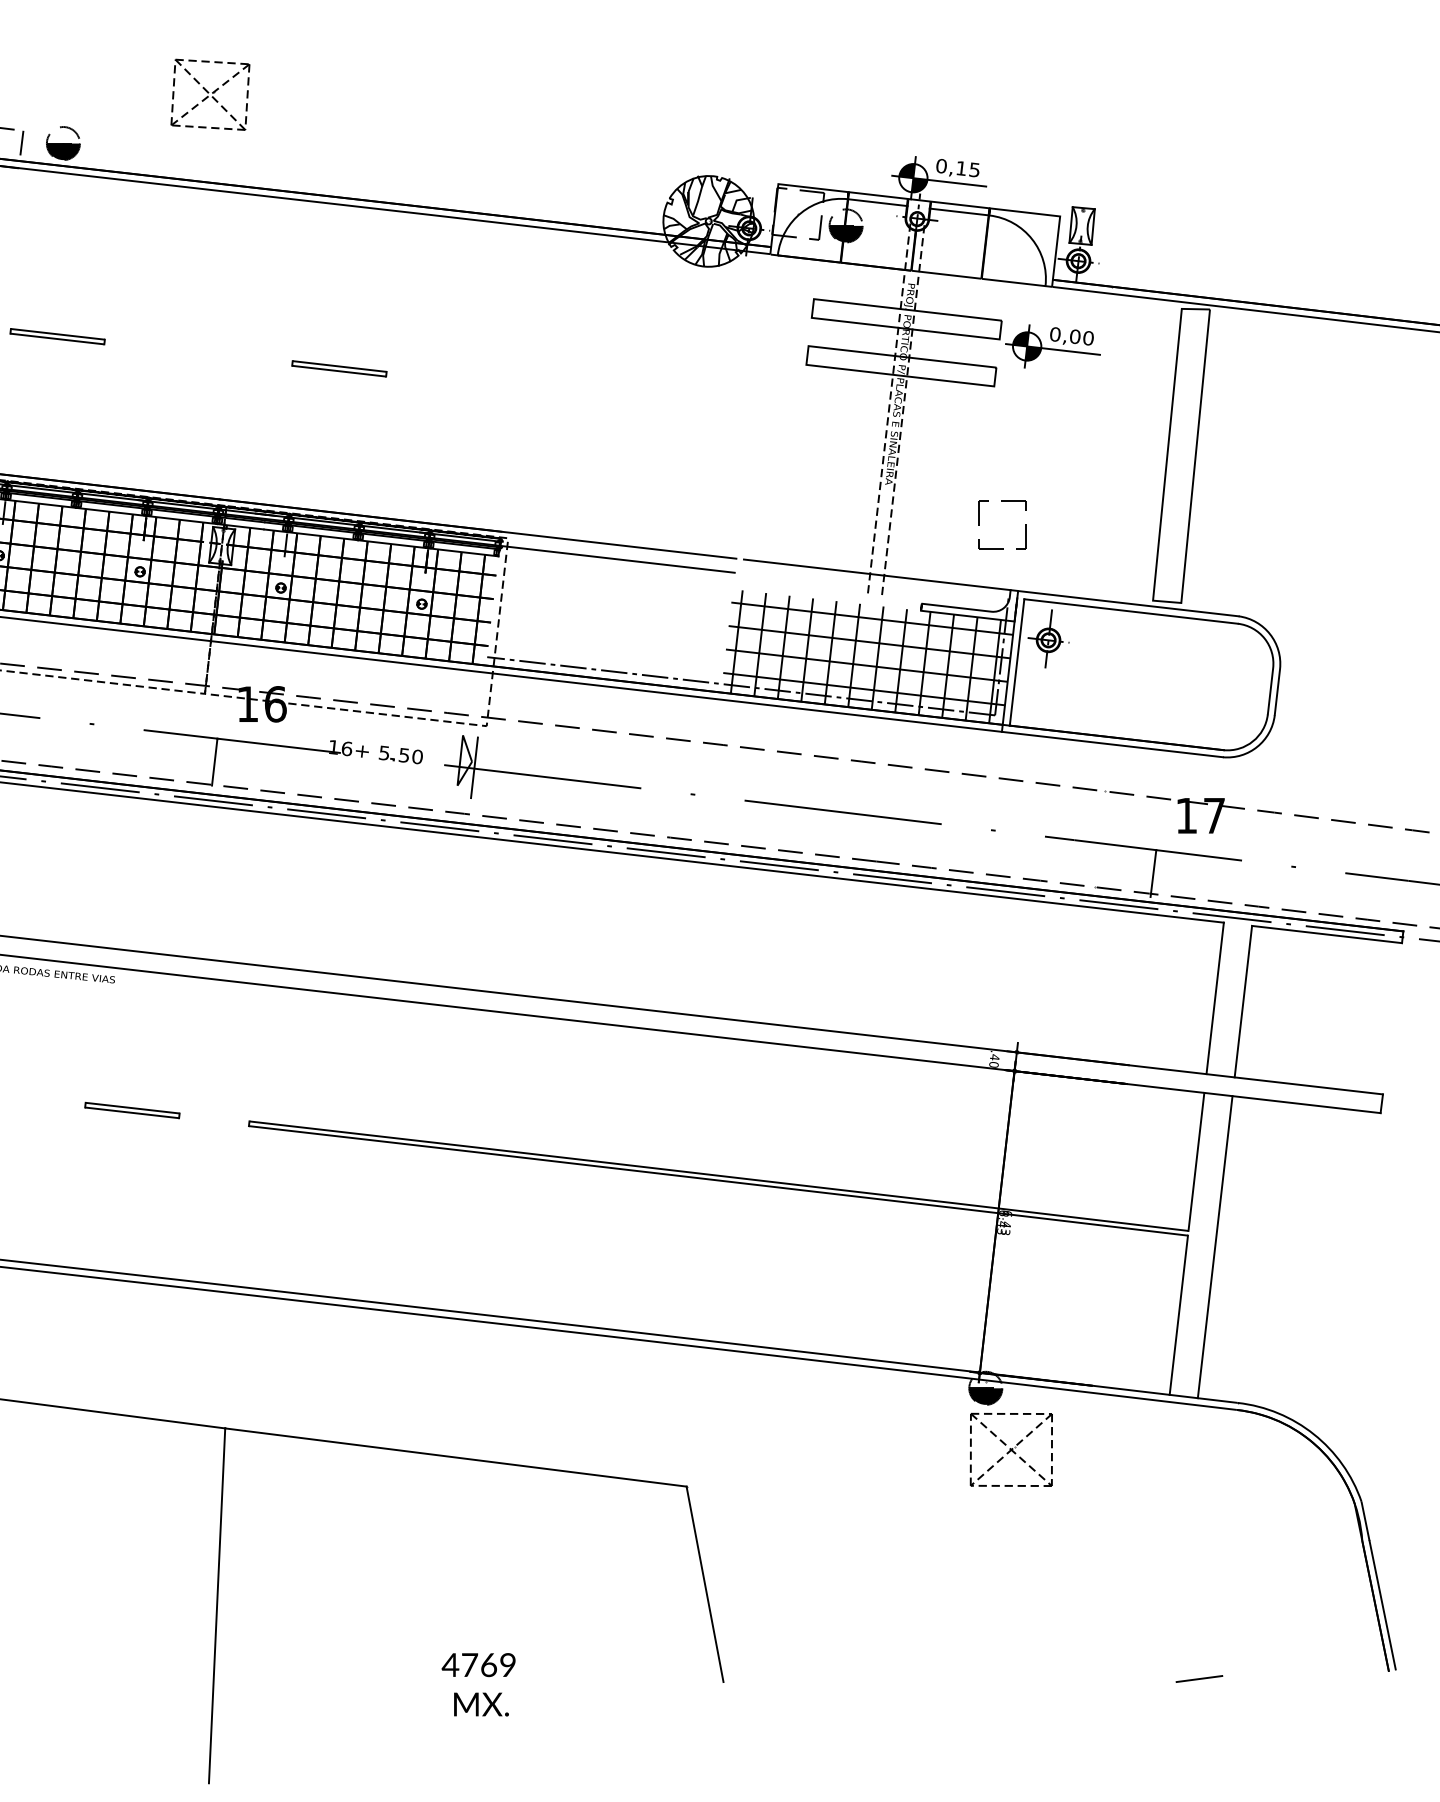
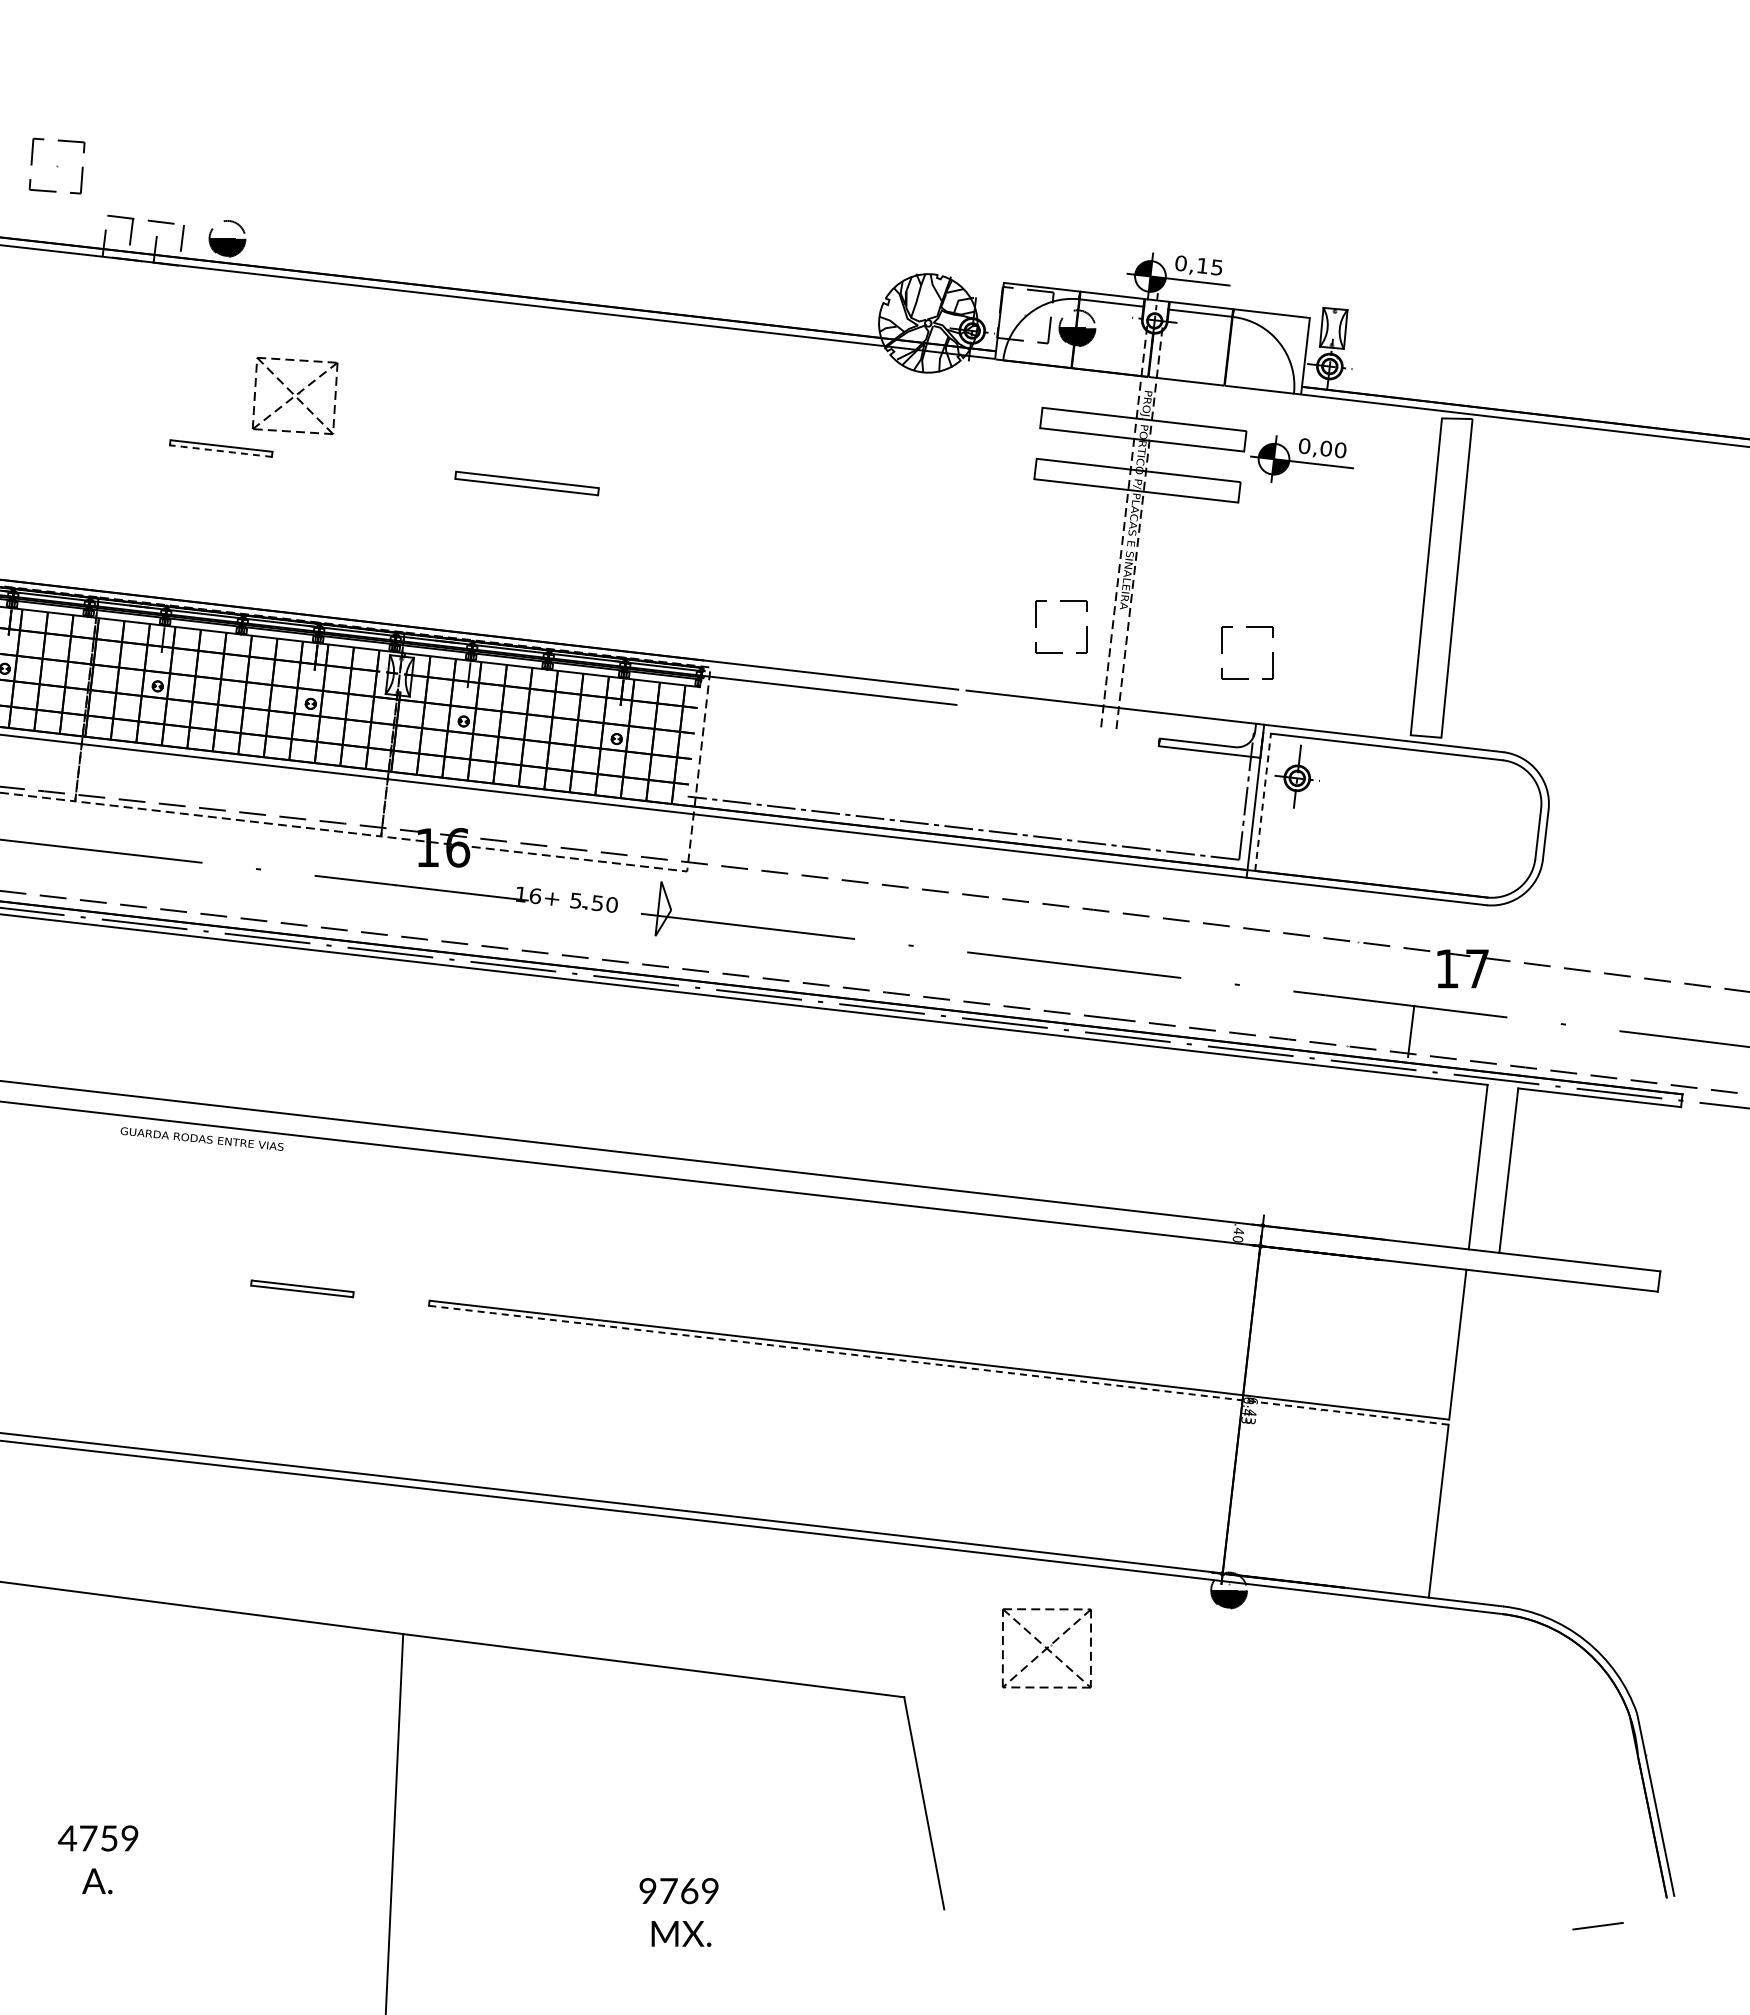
part: (209, 94) -> (294, 395), moved
arc: (56, 339) -> (220, 451), solid -> dashed
part: (339, 368) -> (527, 483), size x1.4
part: (831, 477) -> (1061, 601), added
hatch: (868, 657) -> (1101, 796), removed
line: (1017, 661) -> (1263, 801), solid -> dashed
line: (214, 762) -> (391, 910), removed
line: (474, 767) -> (673, 916), removed
arc: (718, 1180) -> (938, 1364), solid -> dashed
line: (1215, 1247) -> (1478, 1437), removed
part: (1011, 1449) -> (1046, 1648), moved
text: (450, 1664) -> (647, 1890), 4769 -> 9769
line: (1198, 1679) -> (1597, 1926), moved

